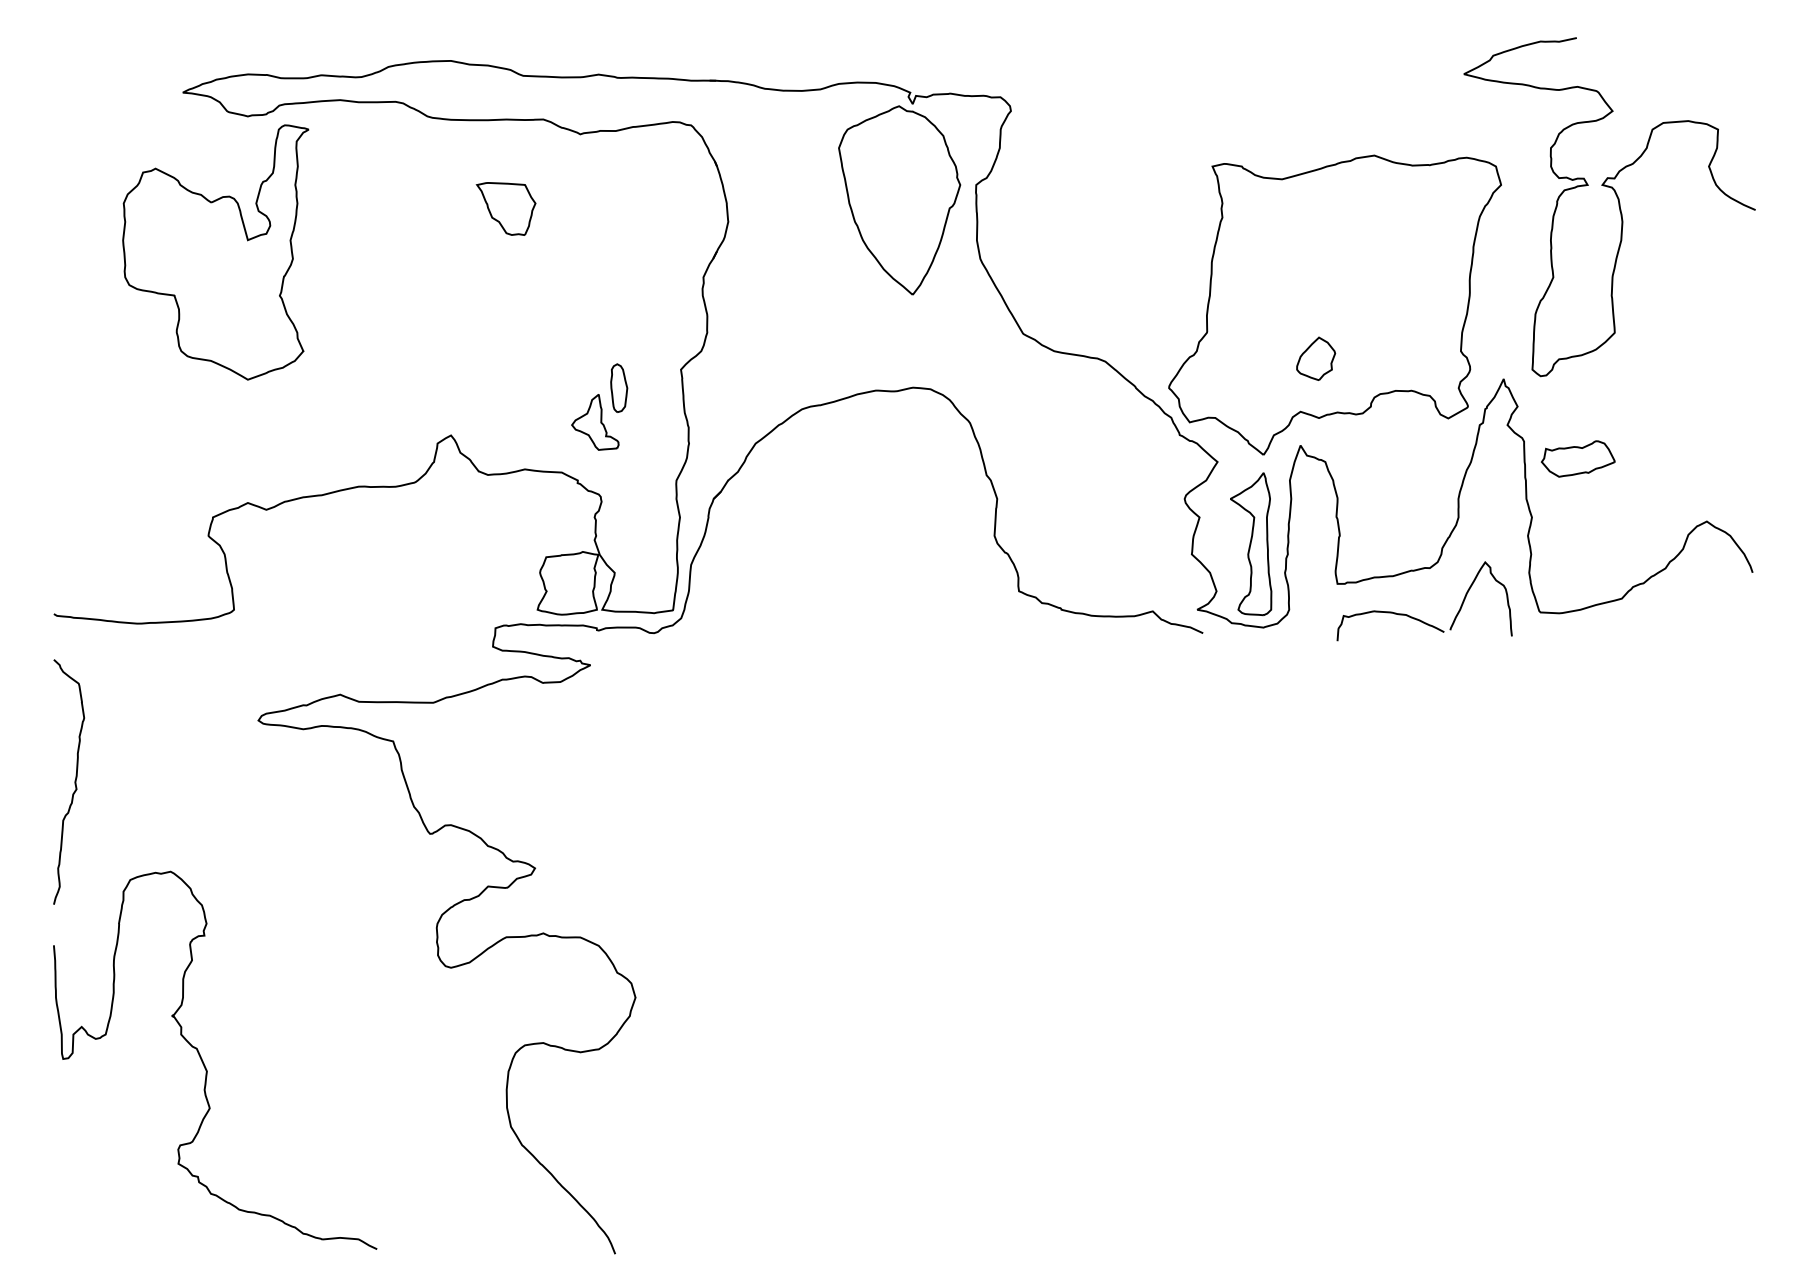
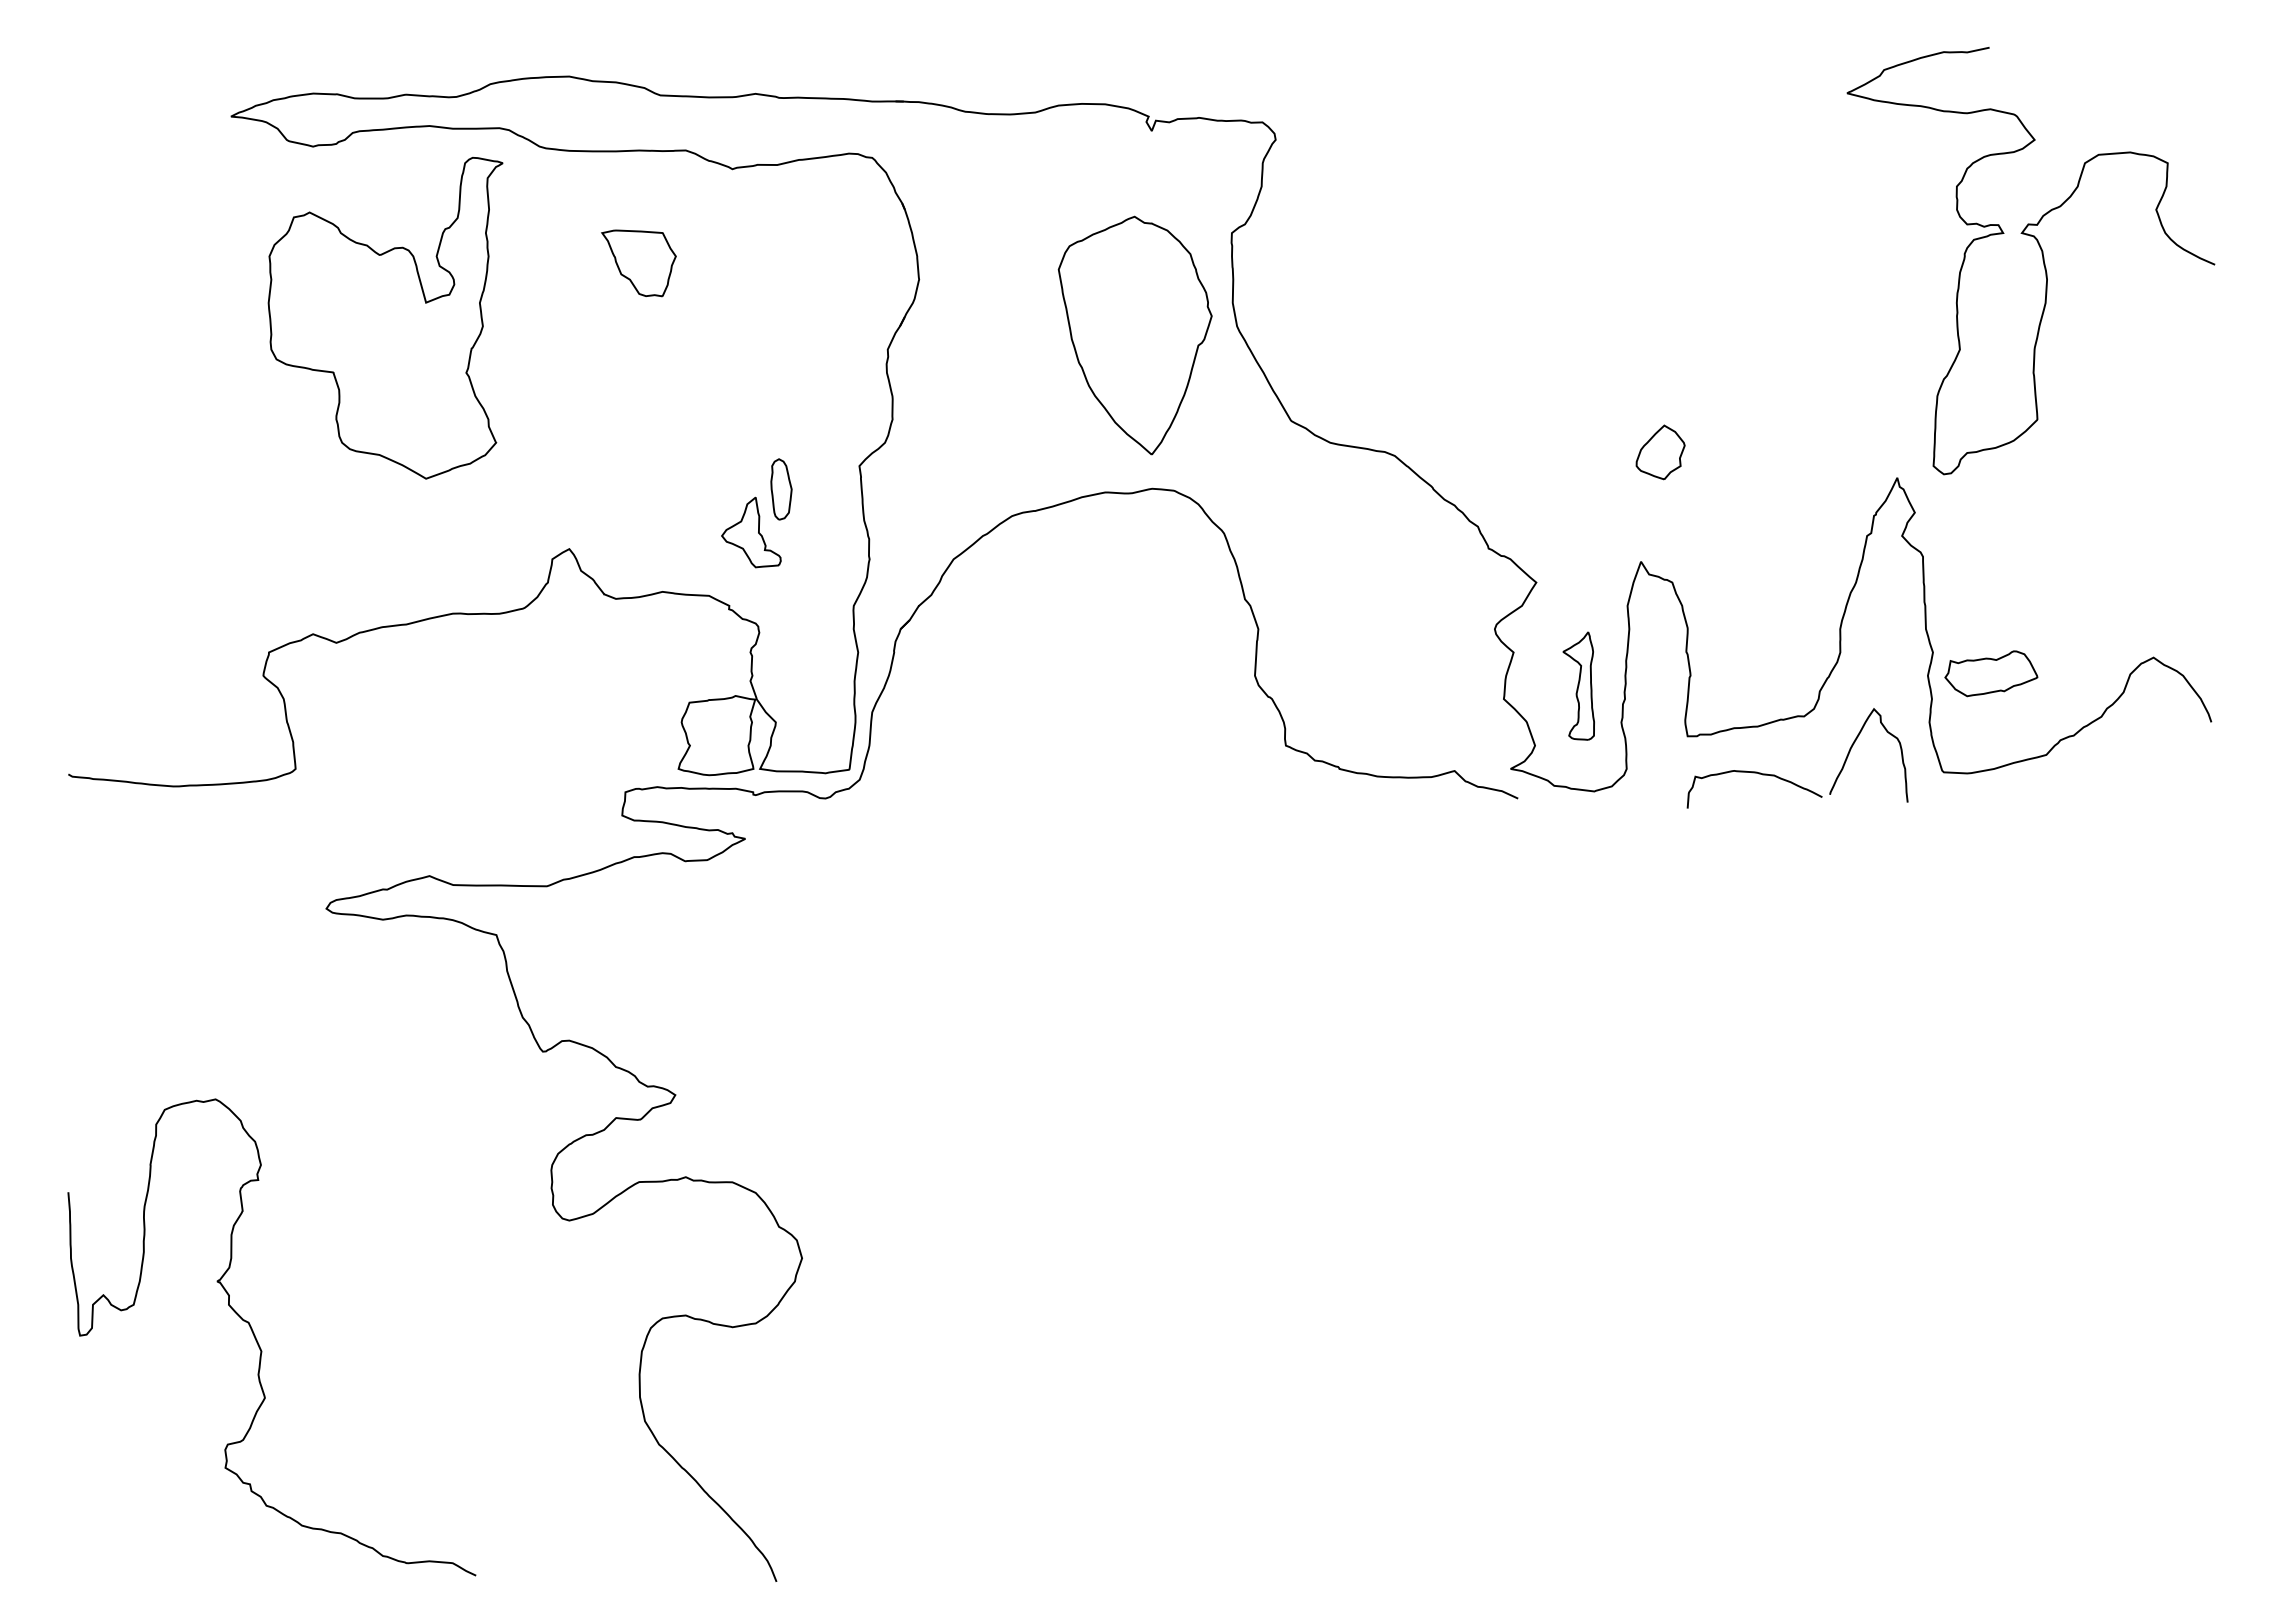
part: (899, 200) -> (1134, 335), moved
part: (215, 252) -> (385, 318), moved
part: (1335, 305) -> (1684, 384), removed
part: (1578, 458) -> (1991, 673), moved
part: (1250, 543) -> (1578, 685), size x0.6
curve: (74, 781) -> (94, 985), removed

